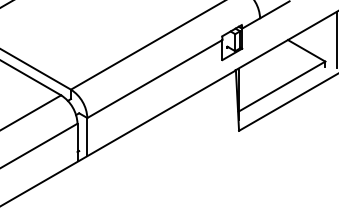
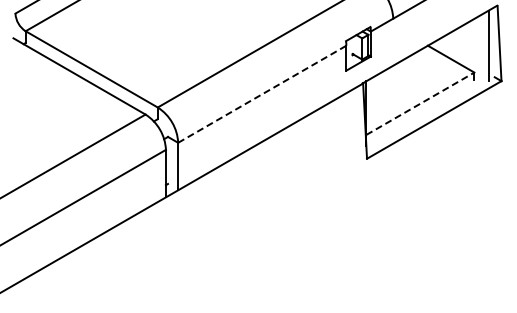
line: (155, 79) -> (262, 94), solid -> dashed
line: (282, 86) -> (420, 103), solid -> dashed

